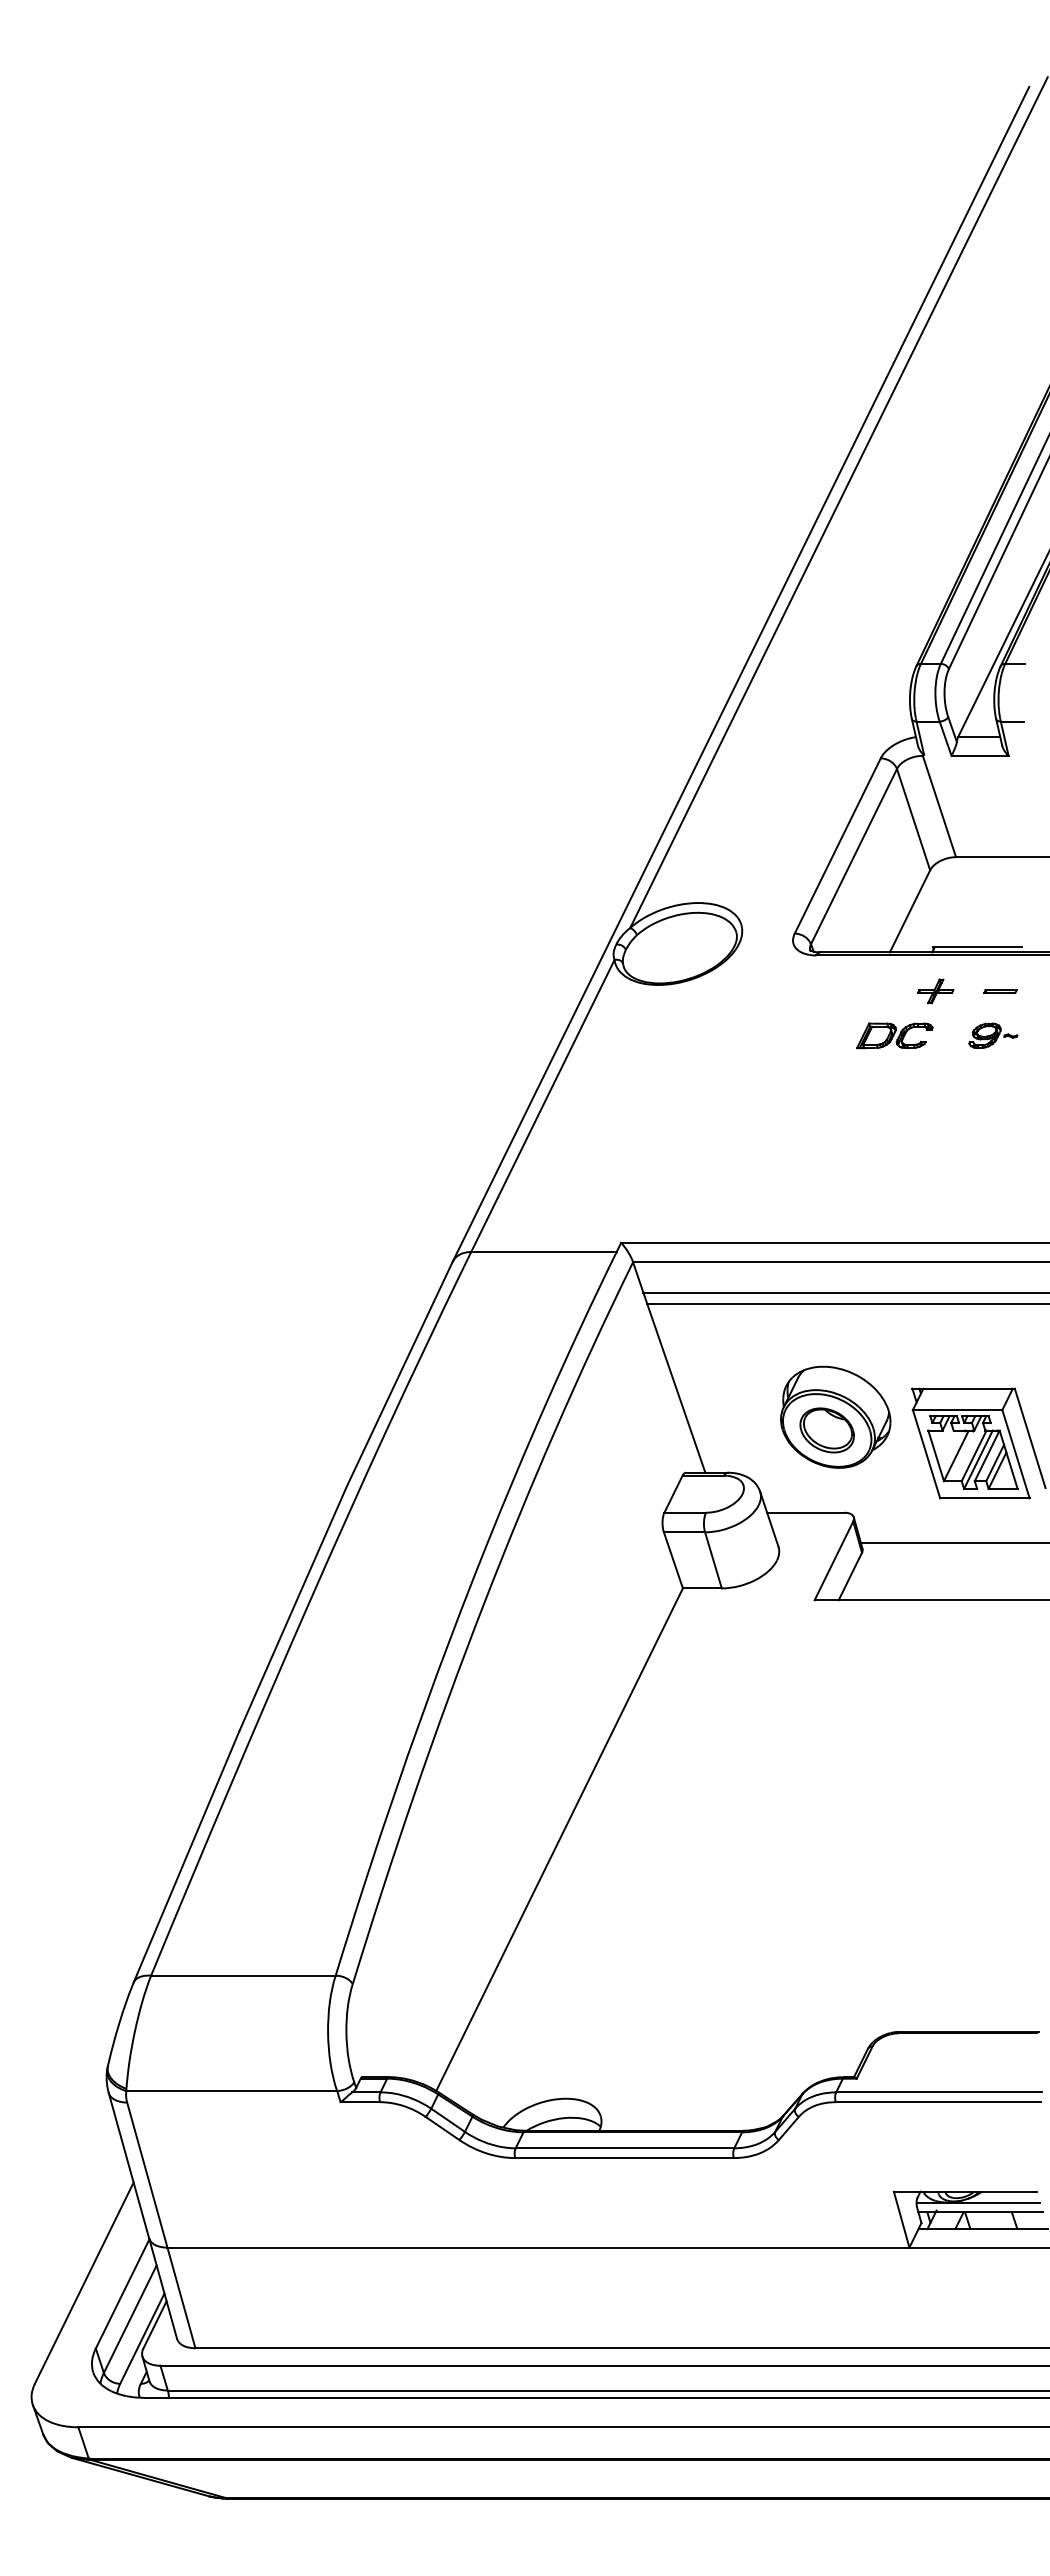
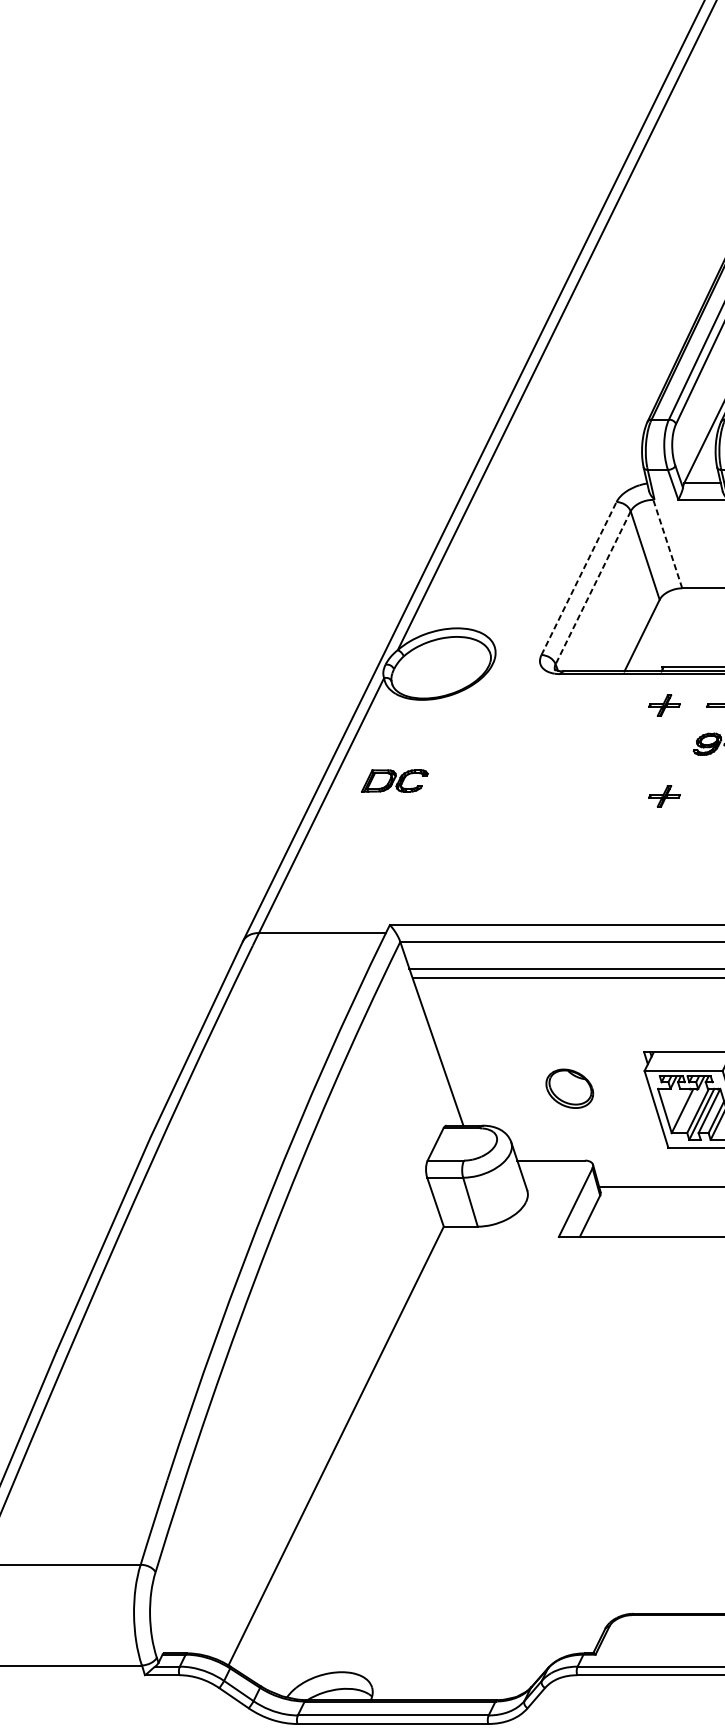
line: (939, 806) -> (667, 544), solid -> dashed
line: (837, 846) -> (578, 579), solid -> dashed
line: (854, 856) -> (593, 587), solid -> dashed
part: (894, 1035) -> (394, 780), moved
part: (935, 1095) -> (664, 796), added
part: (835, 1416) -> (577, 1076), removed

